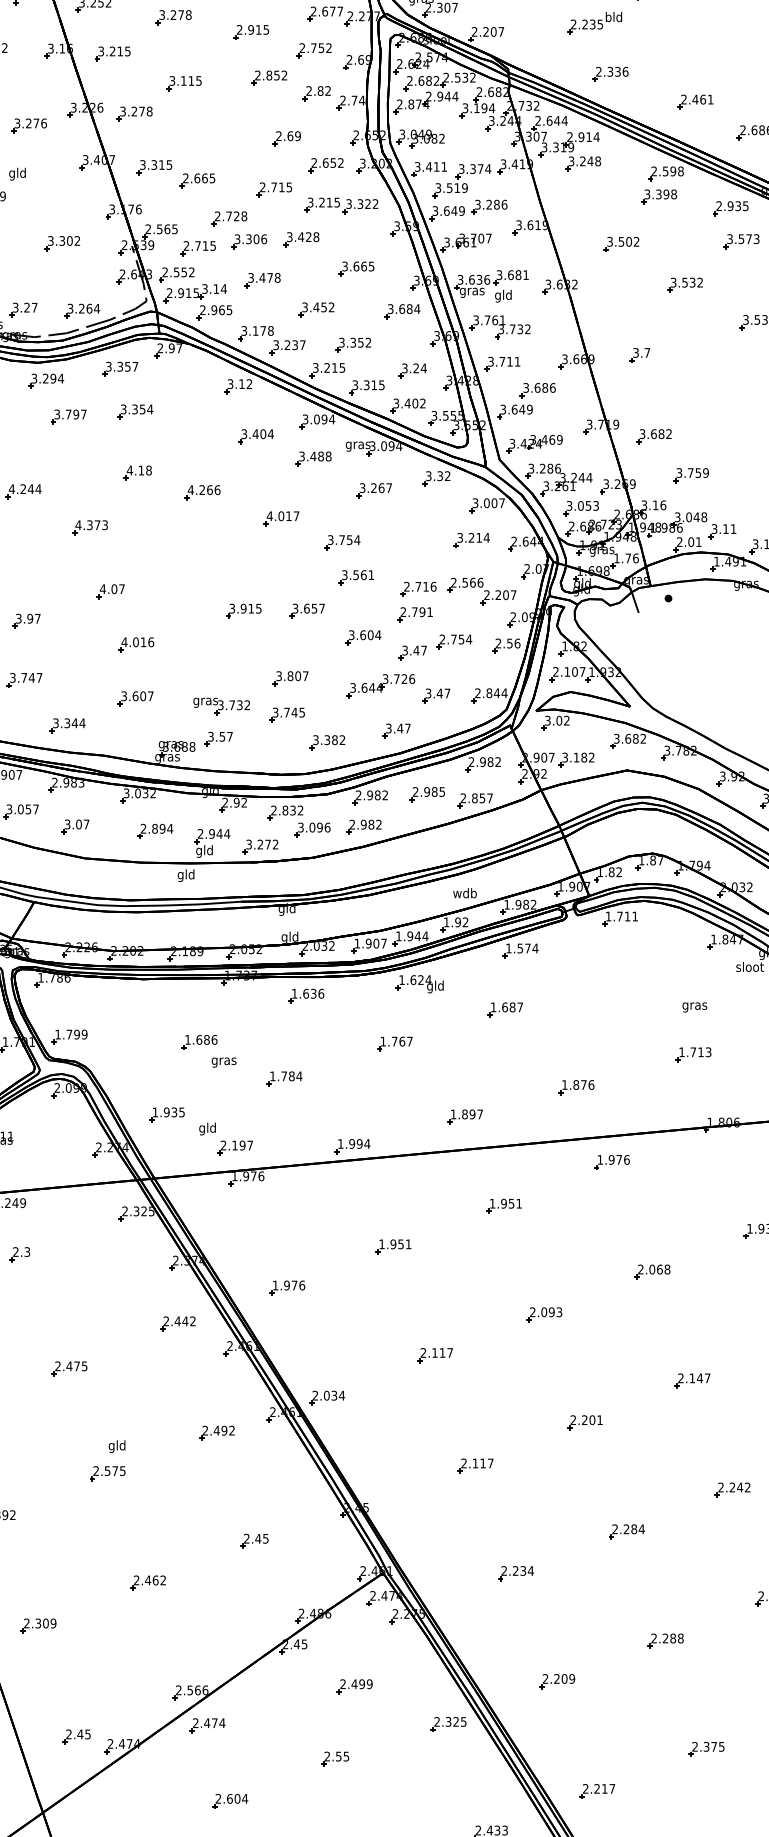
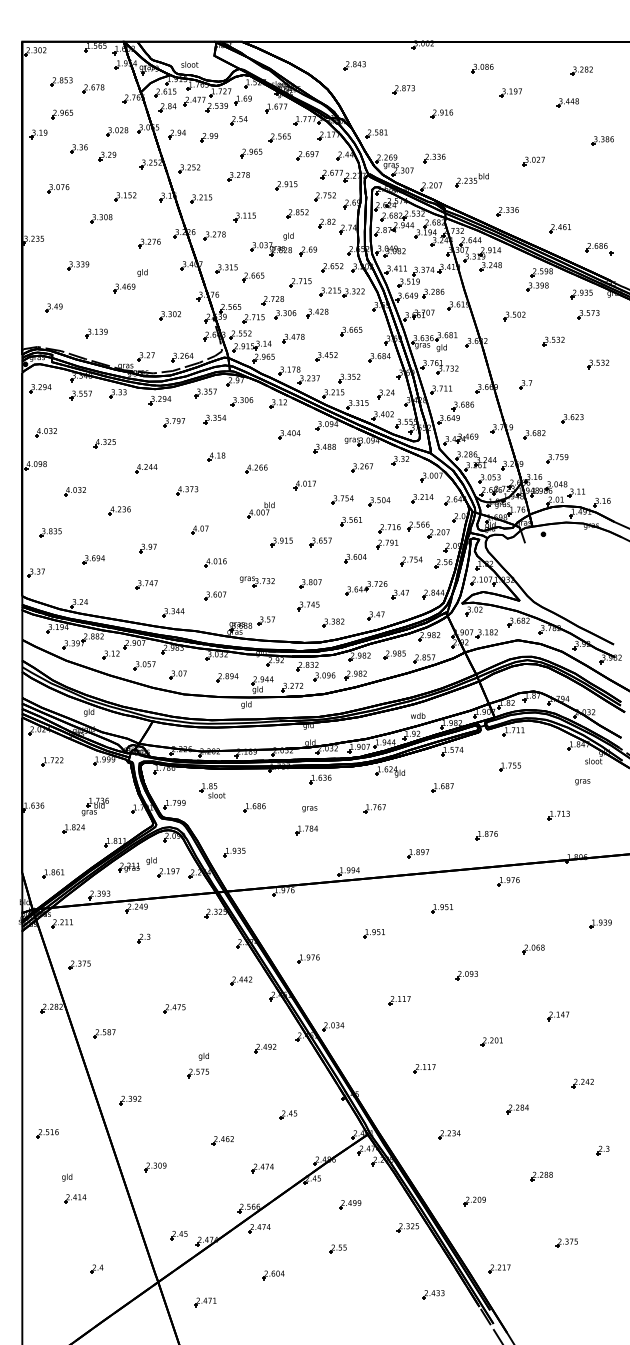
part: (593, 23) -> (471, 180), moved
part: (226, 127) -> (271, 244), added
part: (178, 382) -> (241, 401), added
part: (715, 410) -> (572, 418), added
part: (402, 545) -> (379, 501), added
part: (209, 559) -> (260, 510), added
part: (411, 652) -> (385, 567), removed
part: (220, 705) -> (256, 581), moved
part: (613, 975) -> (509, 766), added
text: (694, 1007) -> (582, 782), moved
part: (131, 1014) -> (212, 790), added
text: (223, 1063) -> (309, 809), moved
part: (225, 1139) -> (162, 867), moved
part: (212, 1628) -> (262, 1168), added

